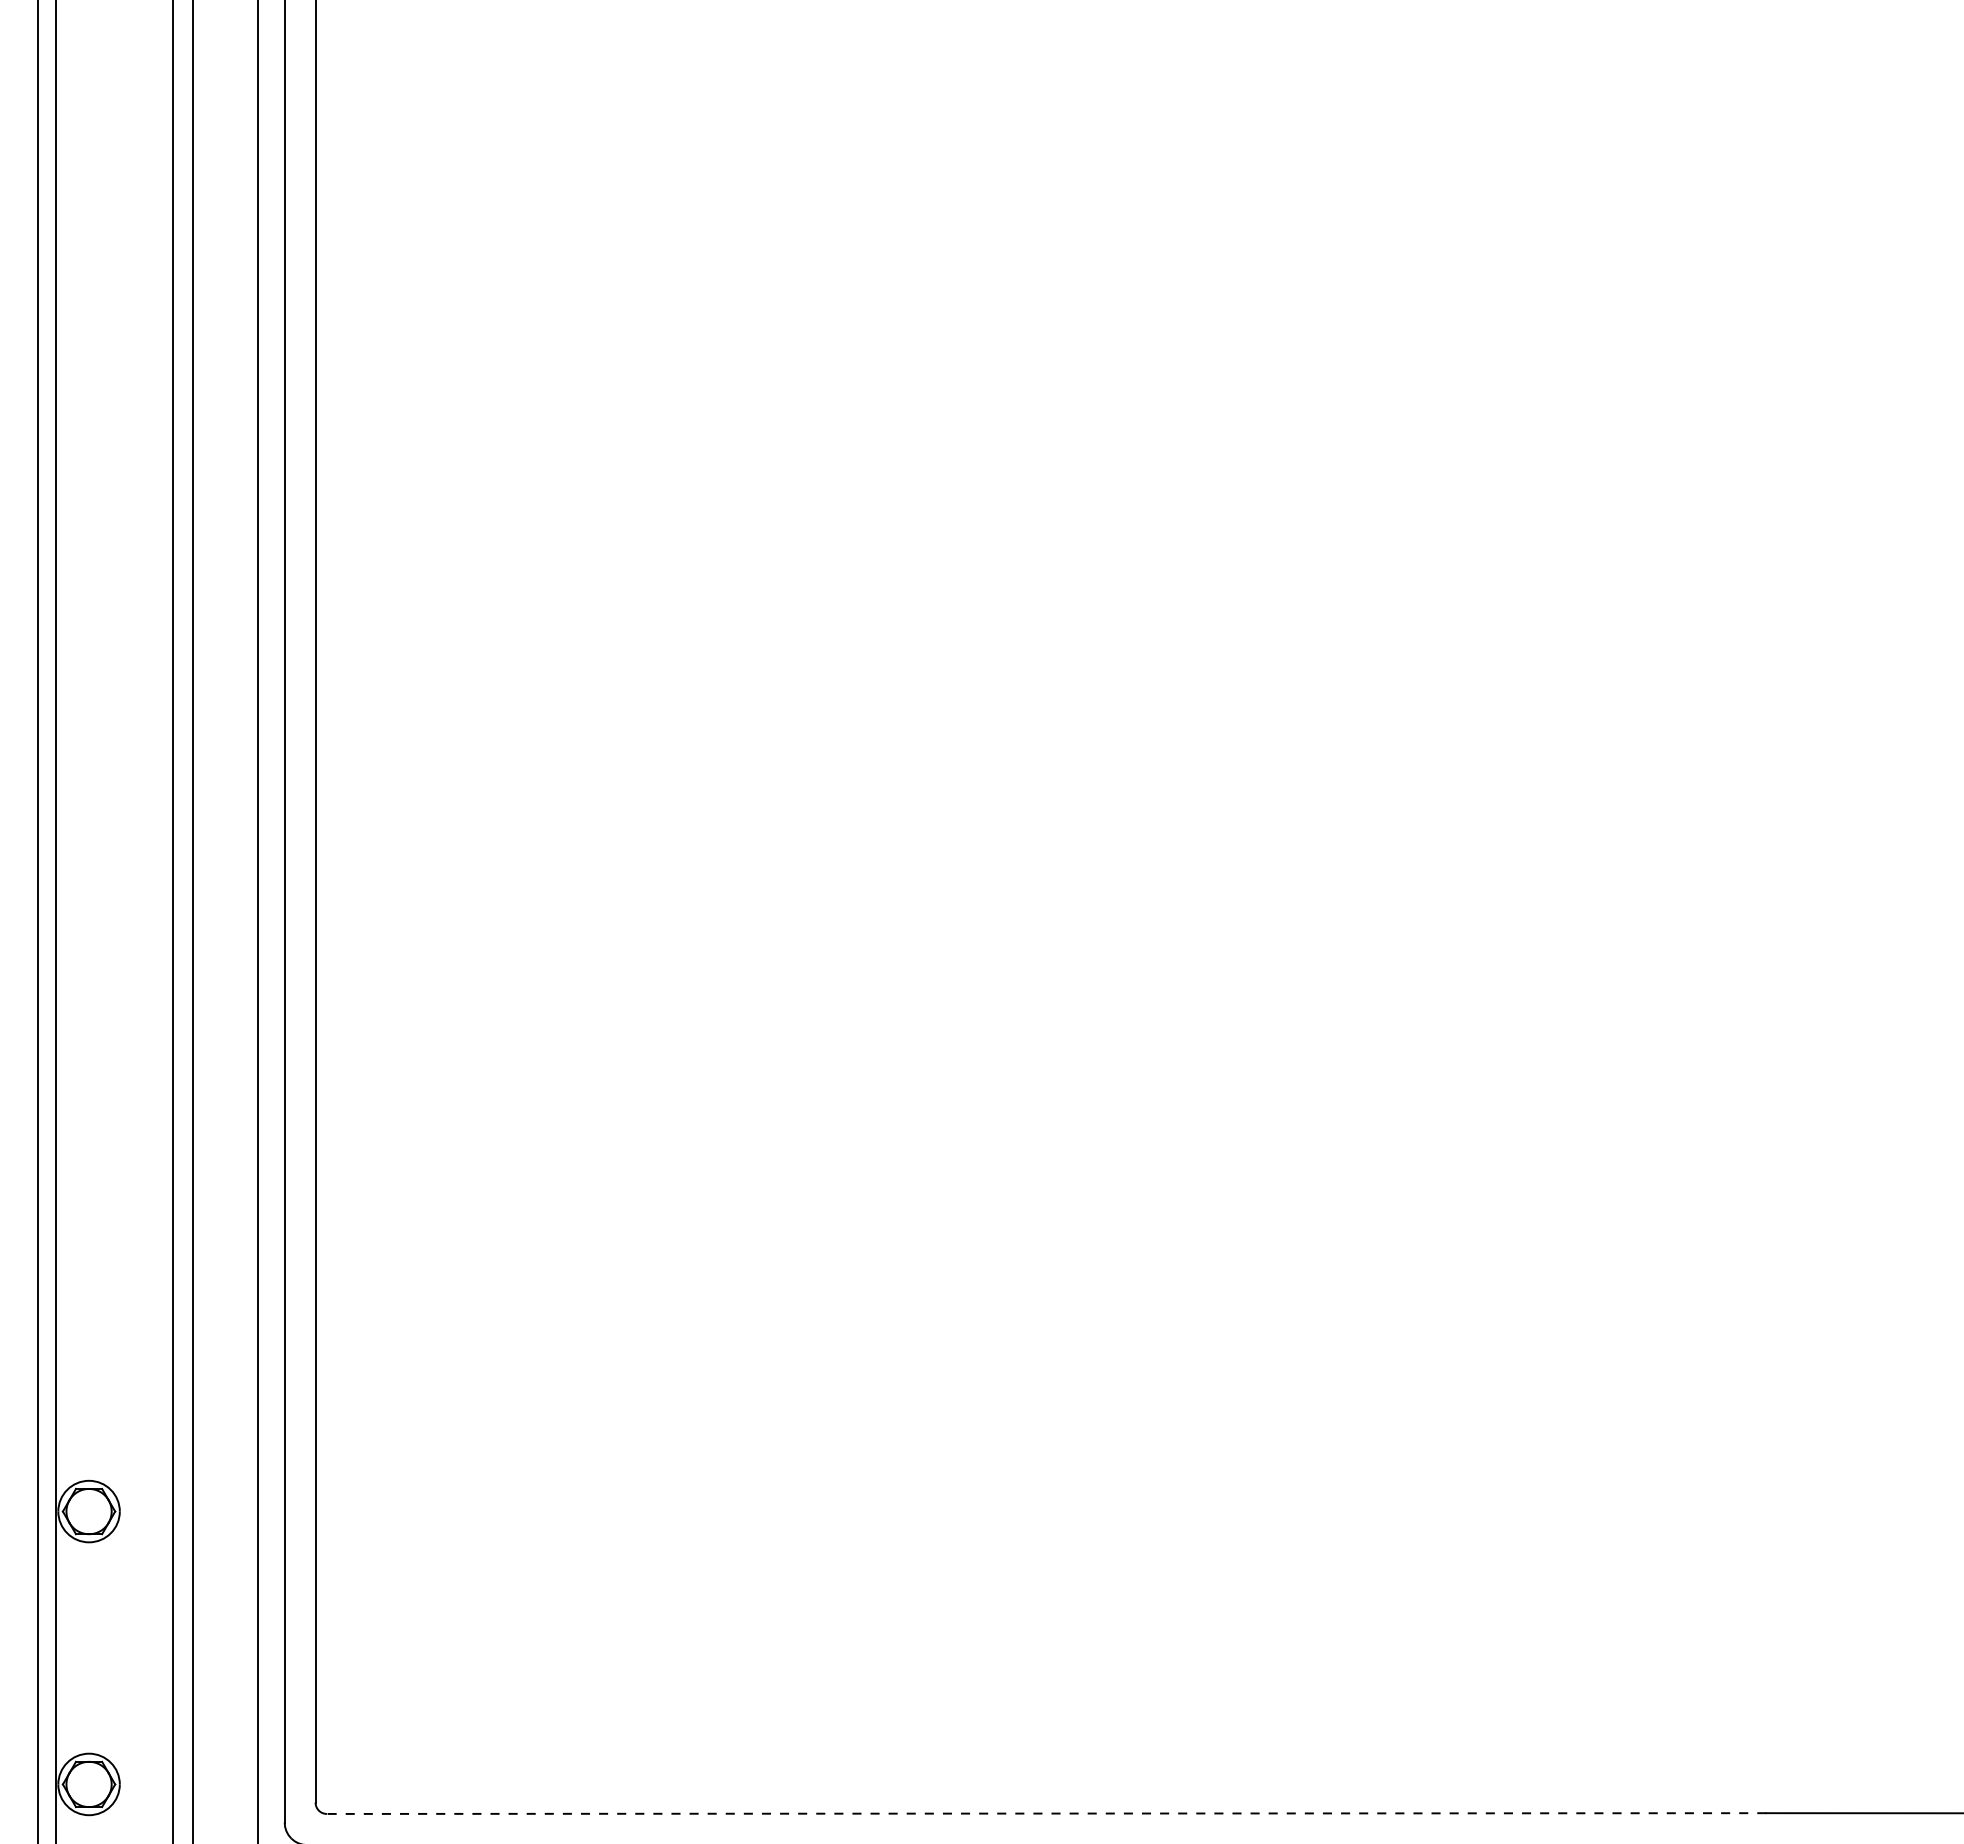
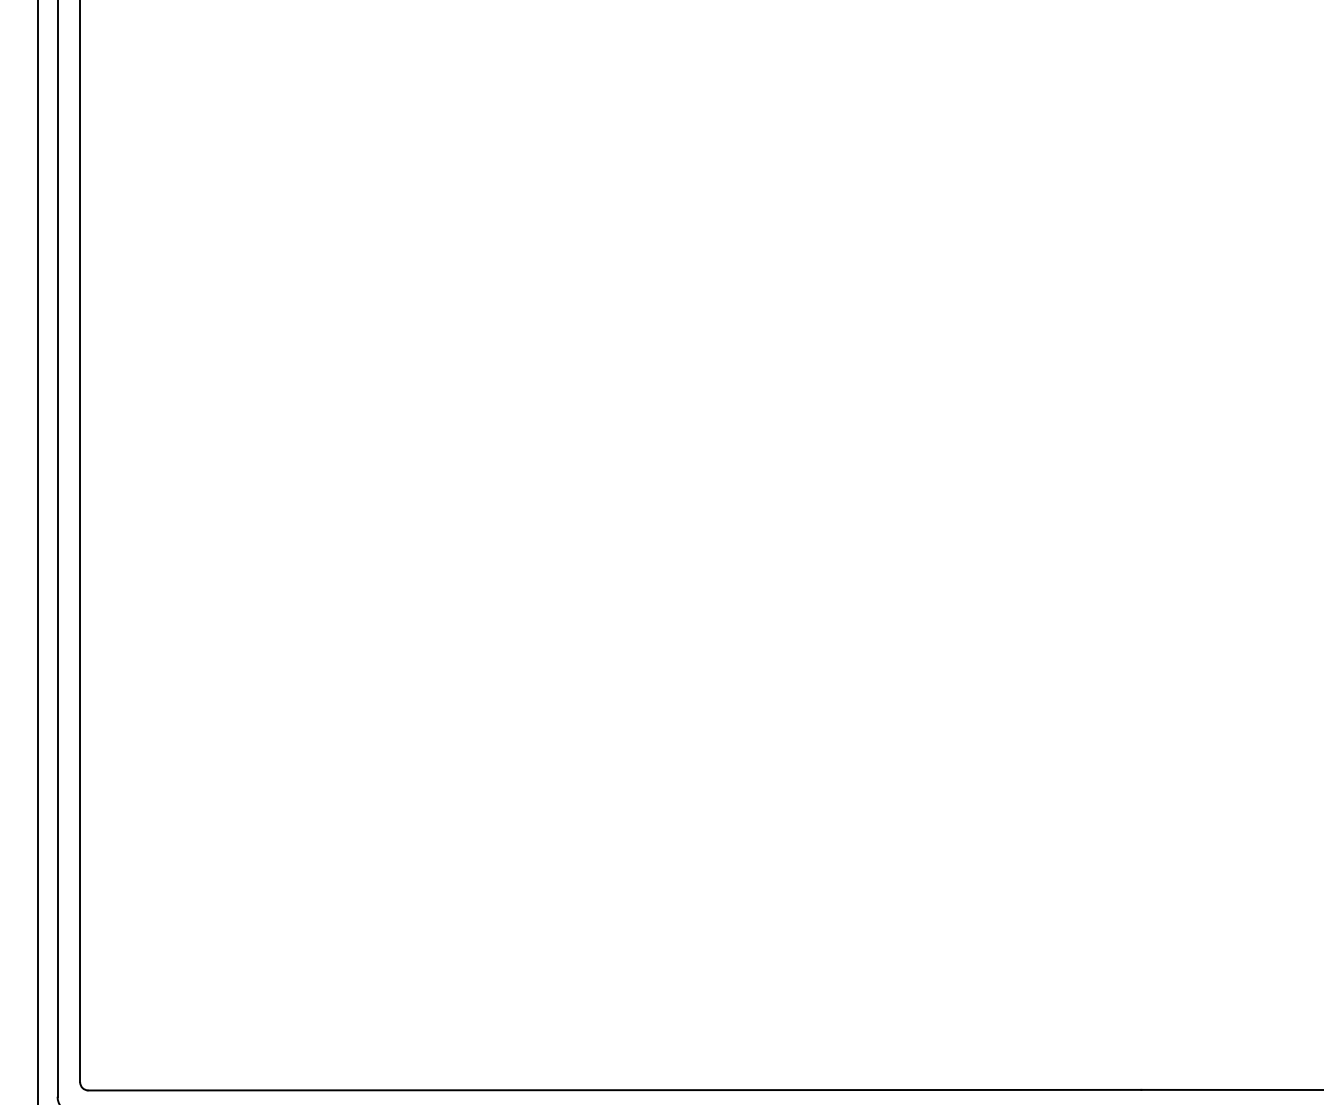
line: (1046, 1813) -> (614, 1090), dashed -> solid

